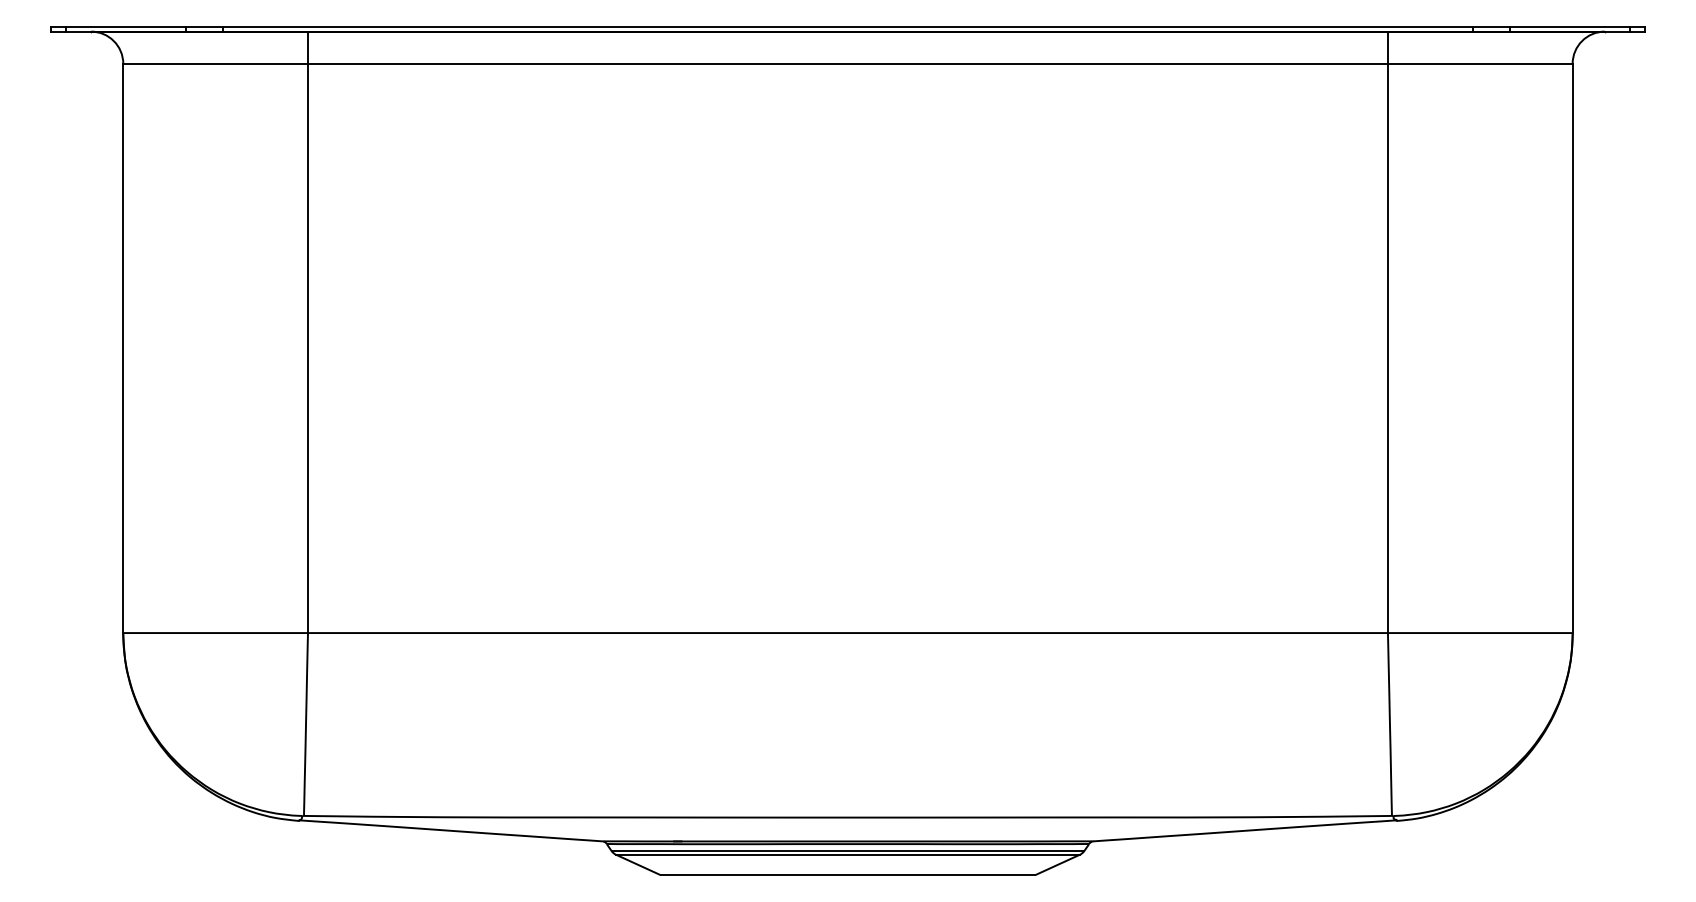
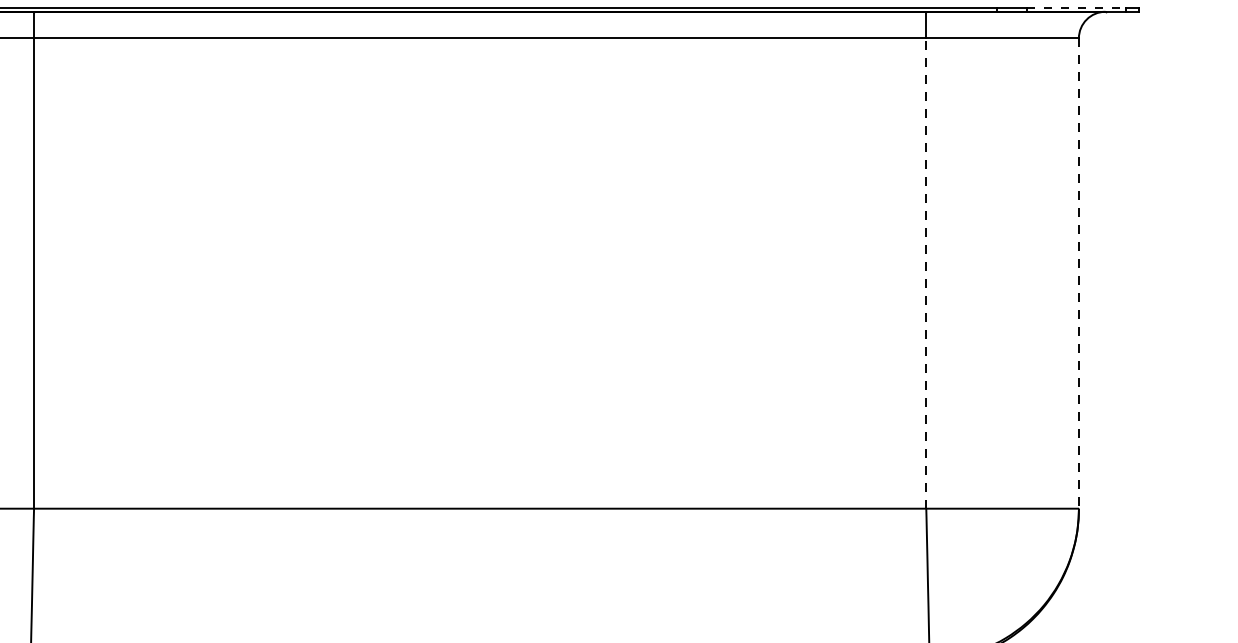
line: (1570, 26) -> (1077, 7), solid -> dashed
line: (1387, 348) -> (925, 273), solid -> dashed
line: (1572, 348) -> (1078, 273), solid -> dashed

